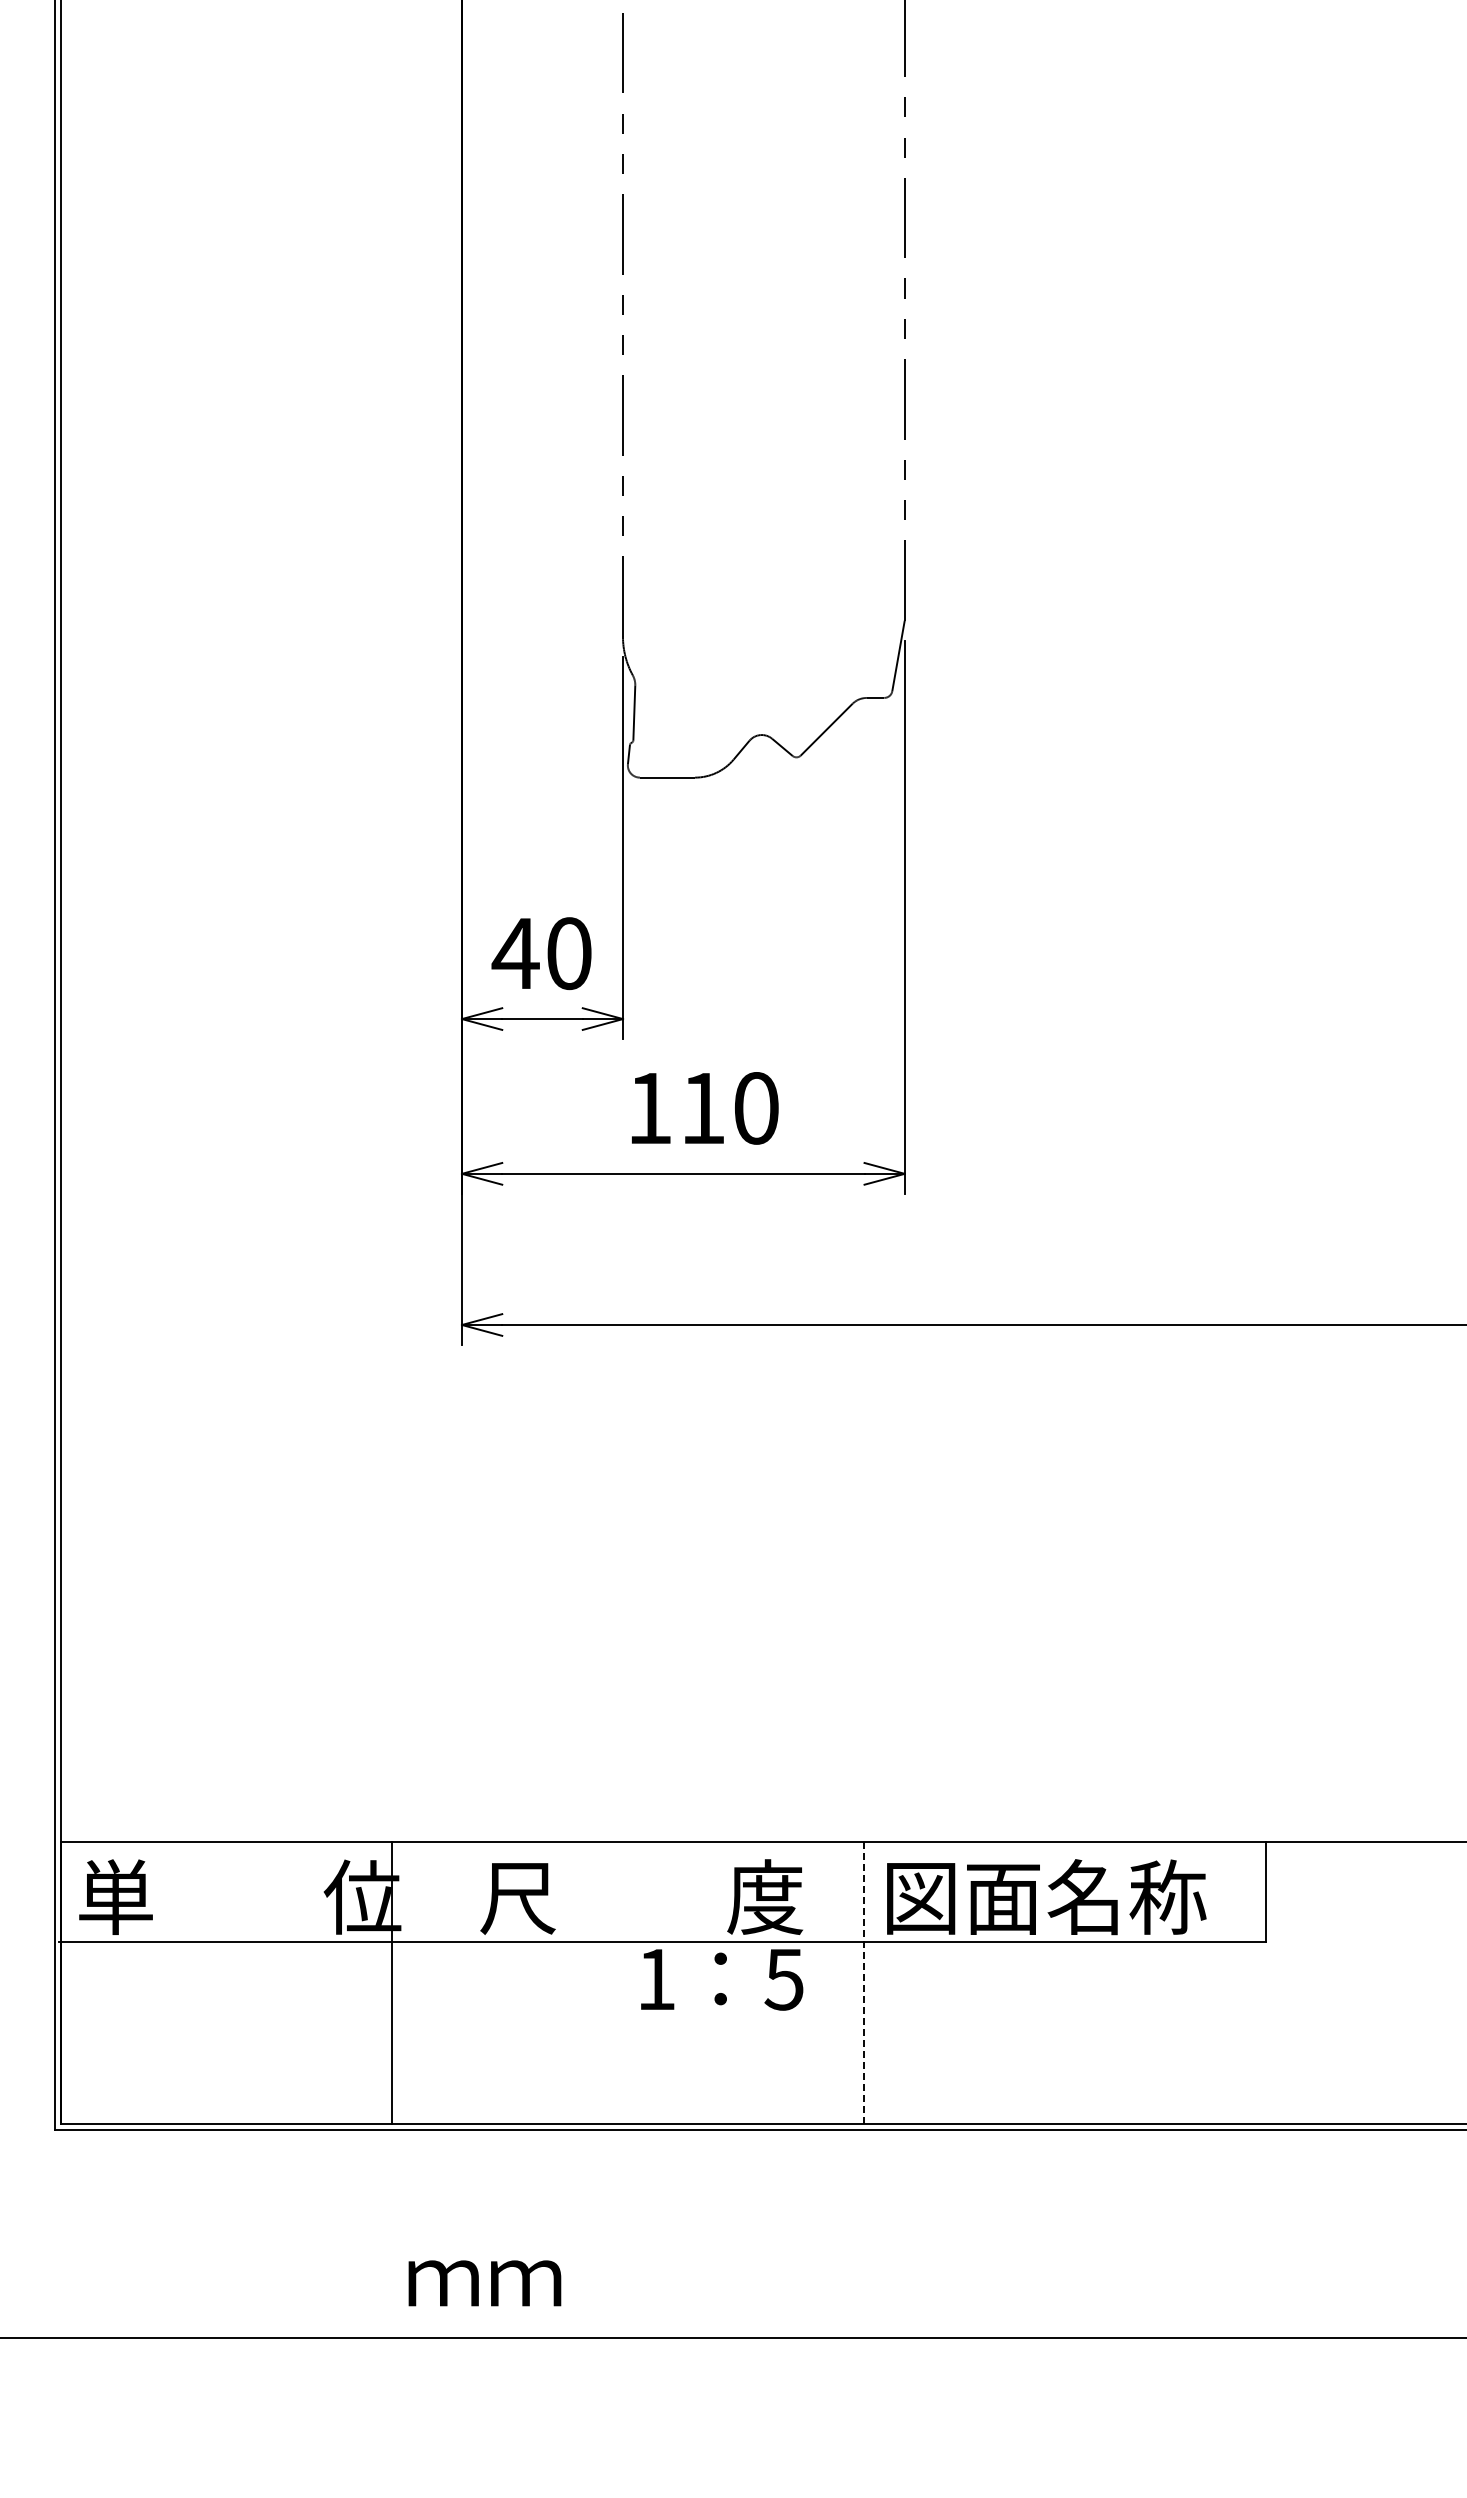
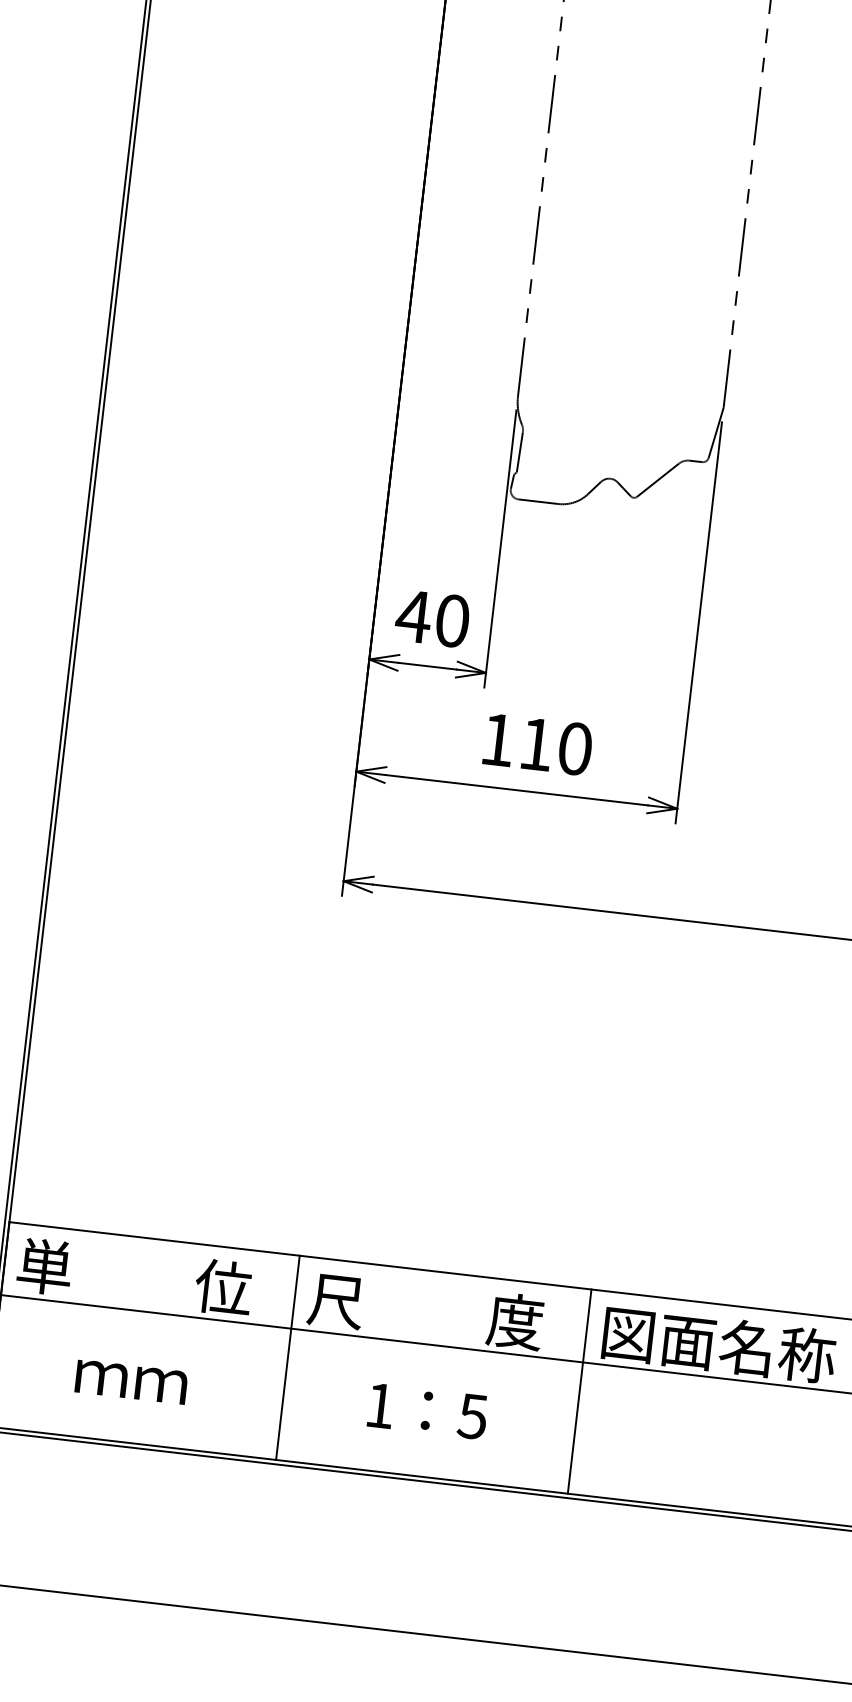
text: (722, 1979) -> (428, 1411), moved
line: (392, 1982) -> (288, 1357), moved
line: (863, 1982) -> (579, 1391), dashed -> solid
text: (484, 2283) -> (131, 1382), moved

